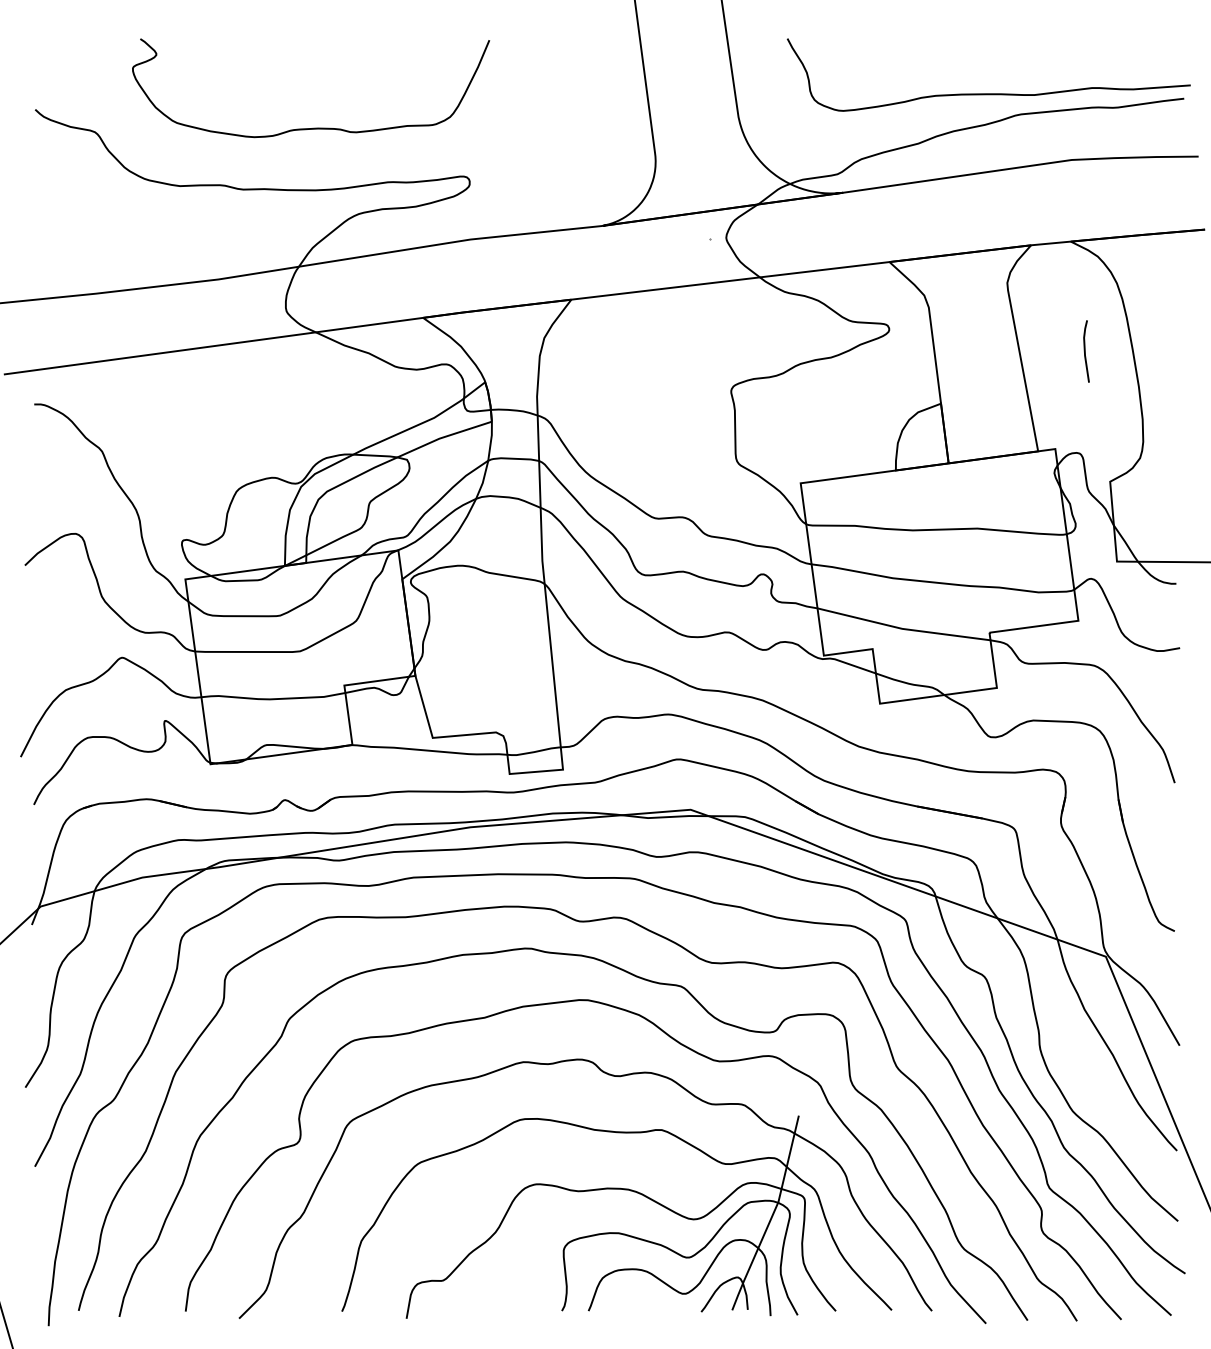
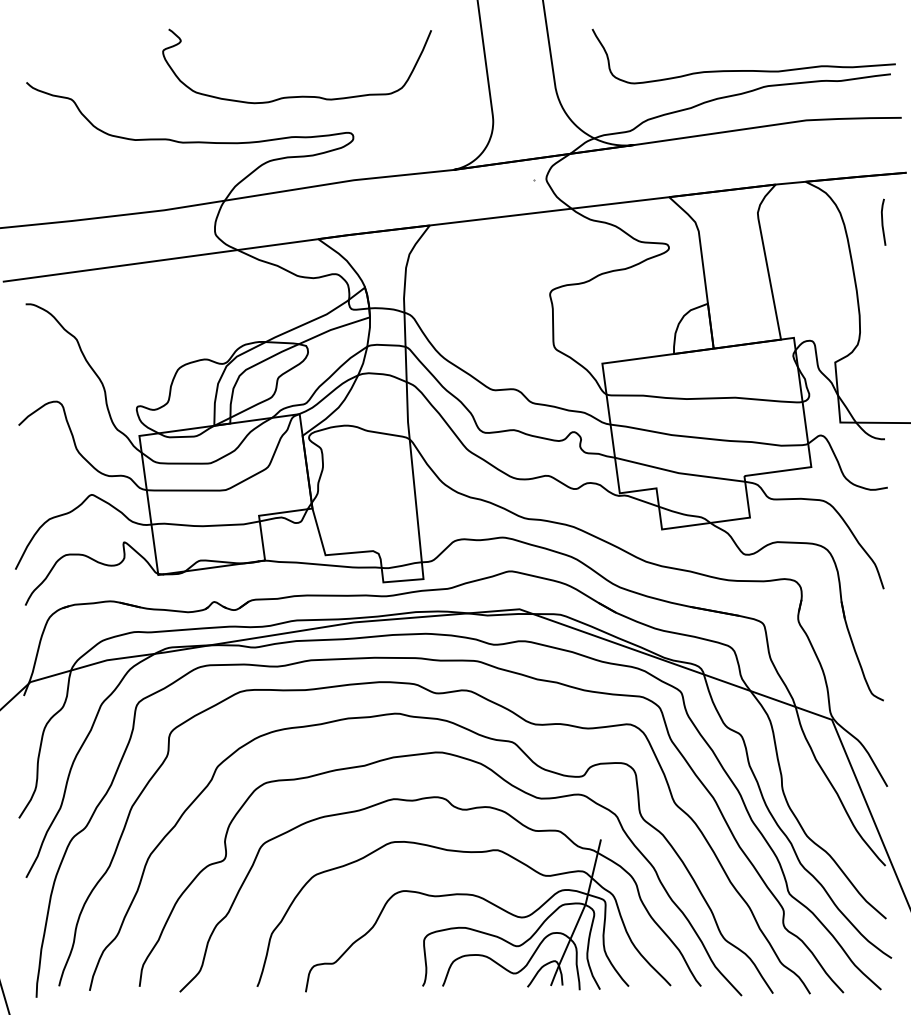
curve: (313, 127) -> (299, 95), moved
line: (1085, 351) -> (882, 222), moved

